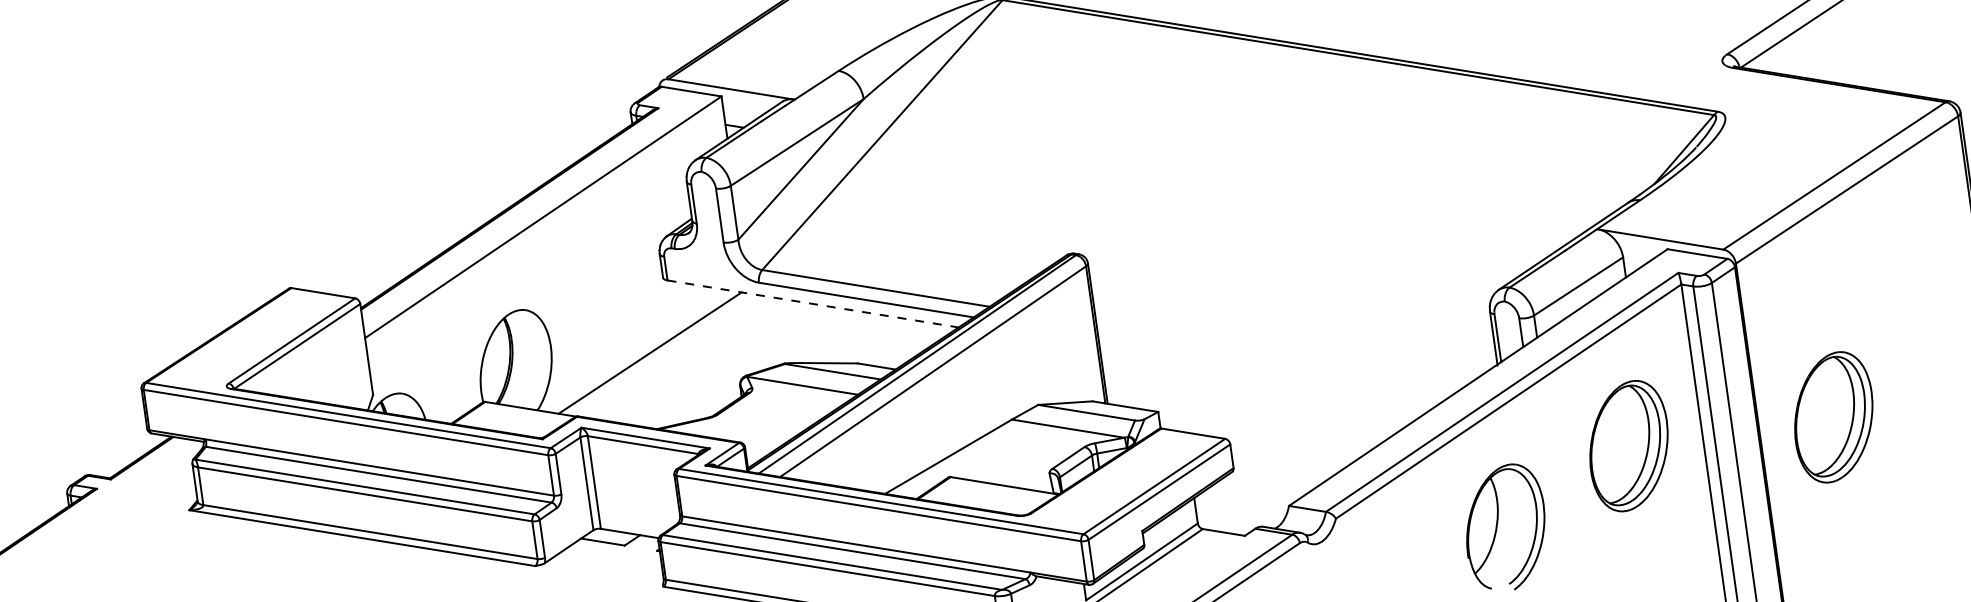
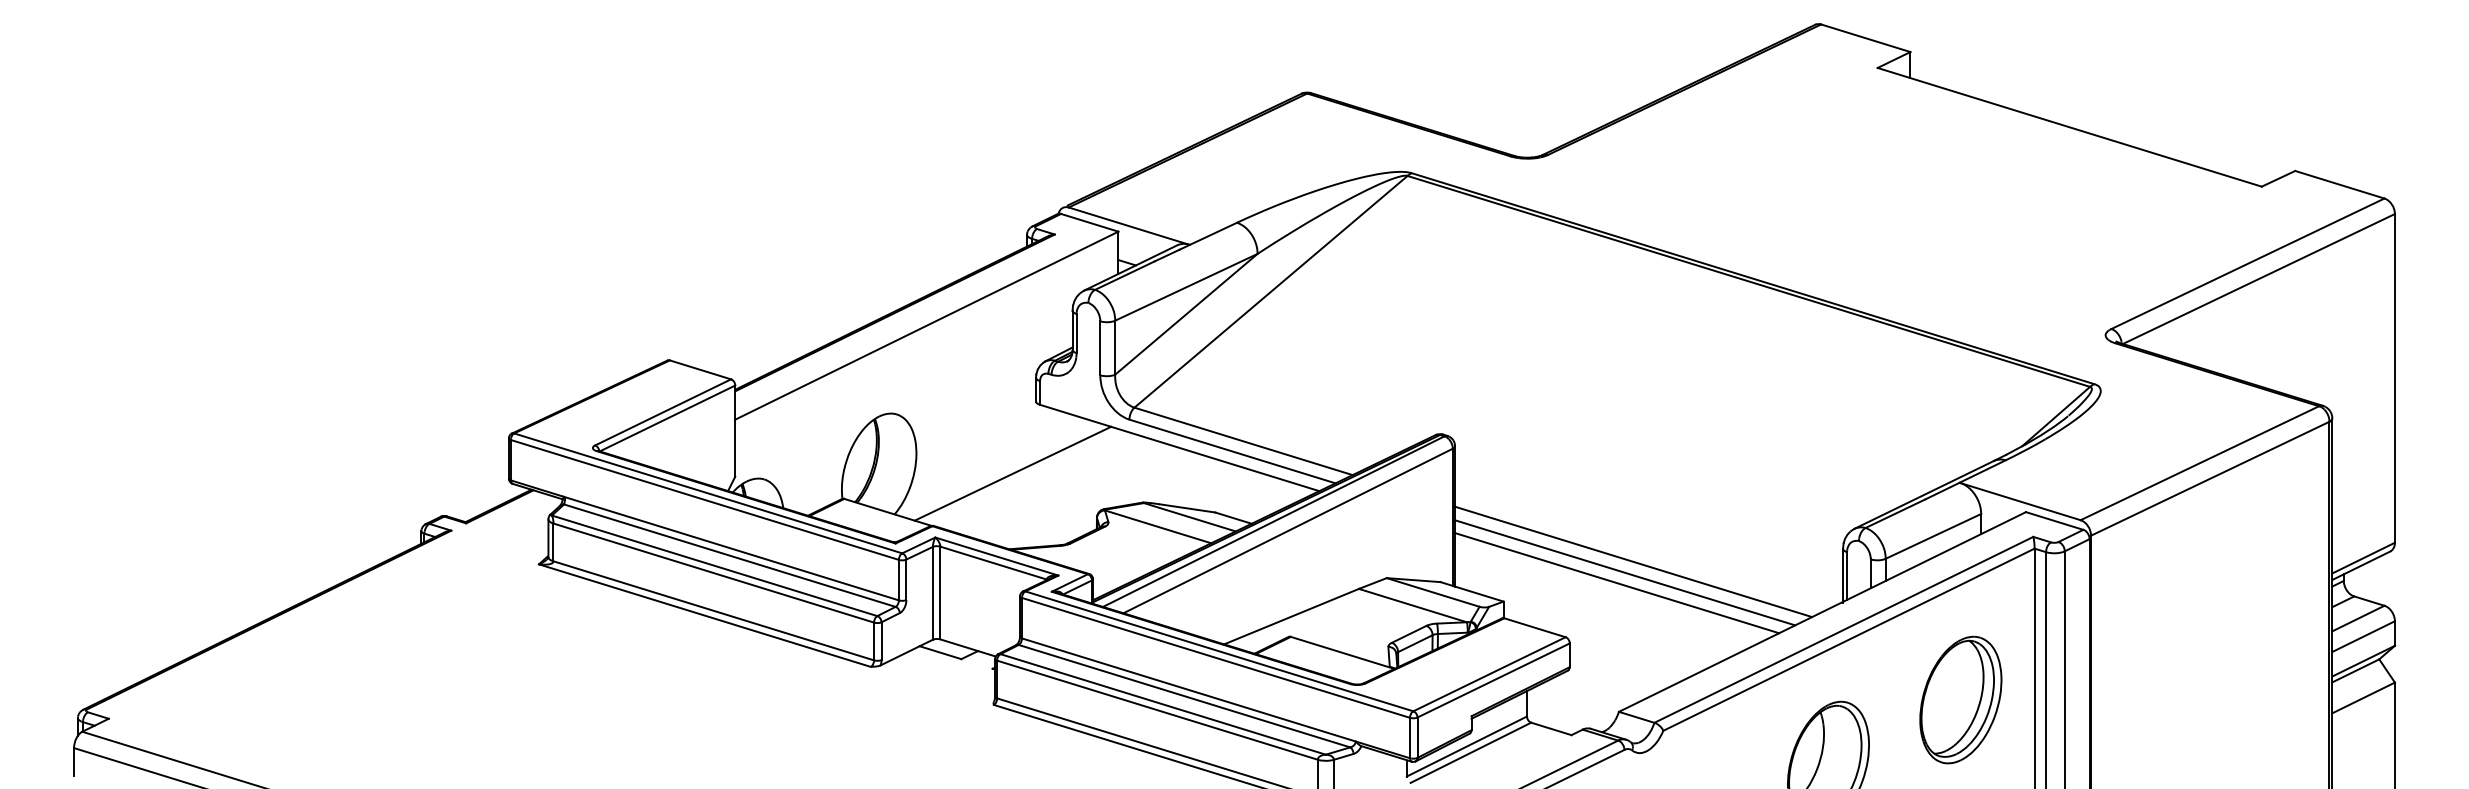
line: (813, 304) -> (1180, 448), dashed -> solid
line: (1282, 353) -> (1633, 561), added
line: (1275, 365) -> (1625, 572), added
line: (1269, 377) -> (1617, 583), added
part: (1833, 416) -> (2165, 699), removed

